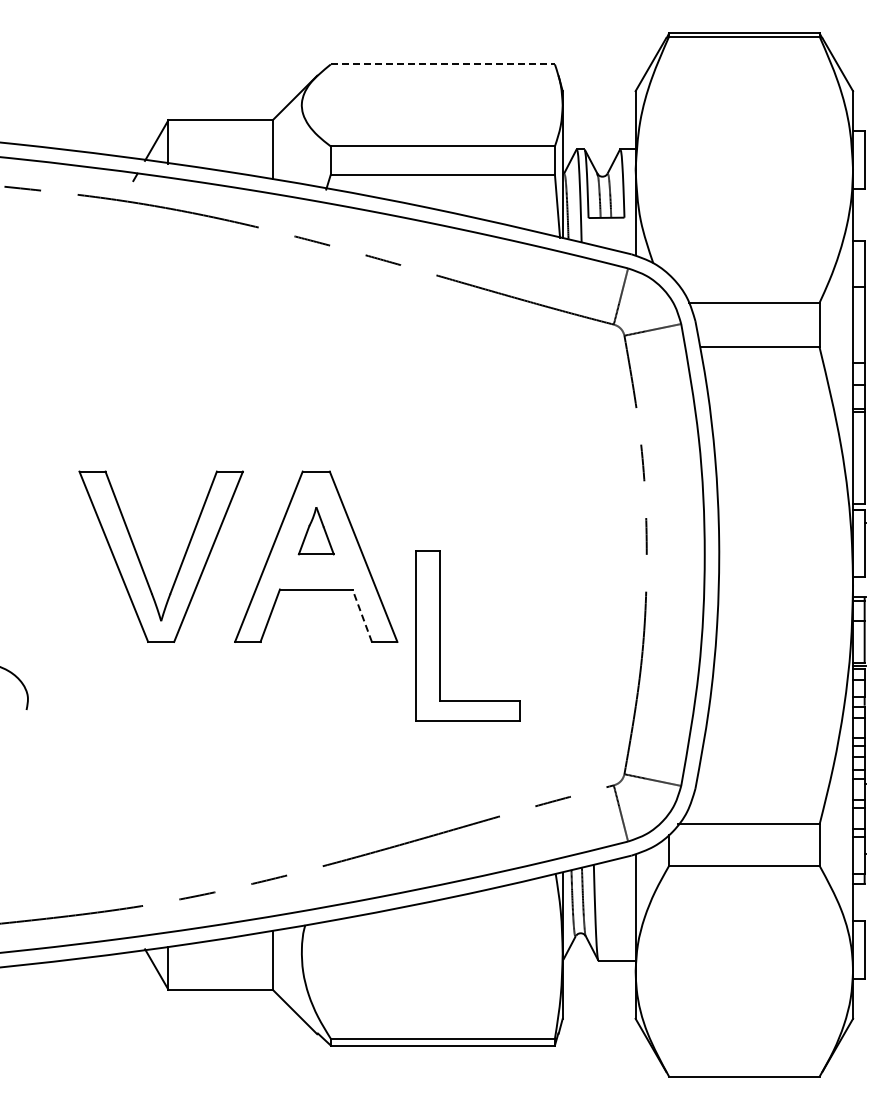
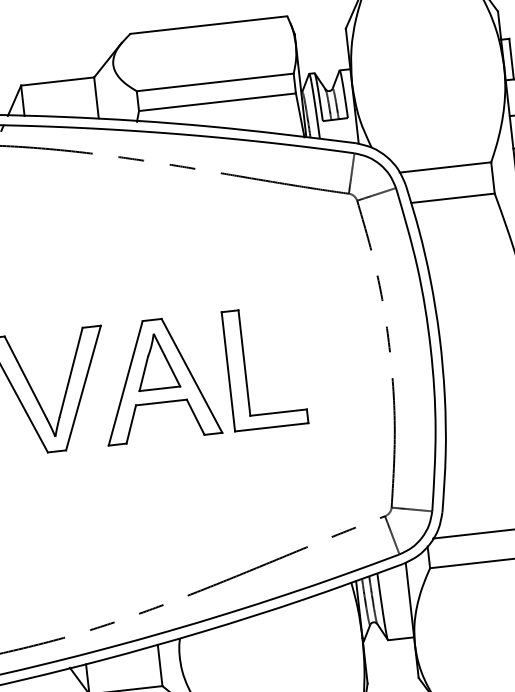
line: (443, 64) -> (209, 25), dashed -> solid
part: (316, 530) -> (156, 361), size x1.67
line: (362, 615) -> (195, 417), dashed -> solid
part: (440, 635) -> (245, 369), moved

